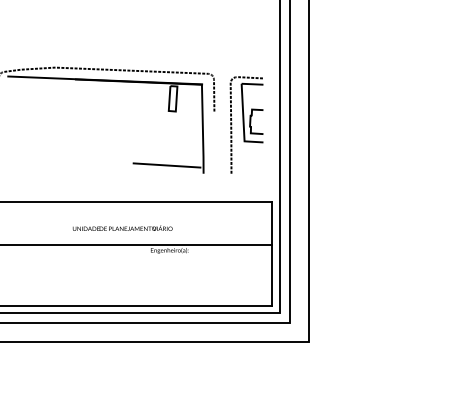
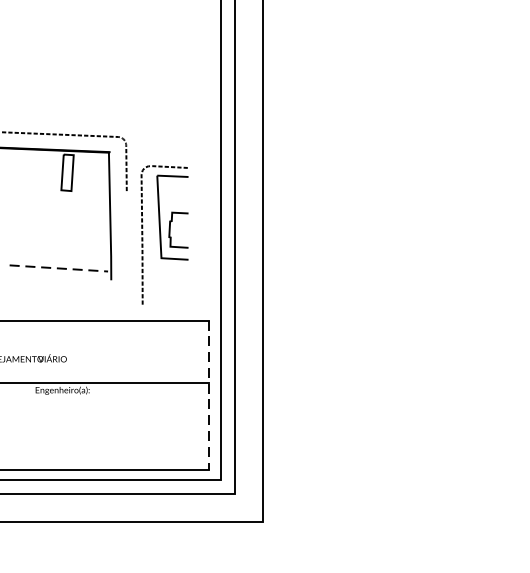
part: (246, 124) -> (164, 234), moved
line: (167, 165) -> (59, 268), solid -> dashed
line: (271, 254) -> (208, 396), solid -> dashed

